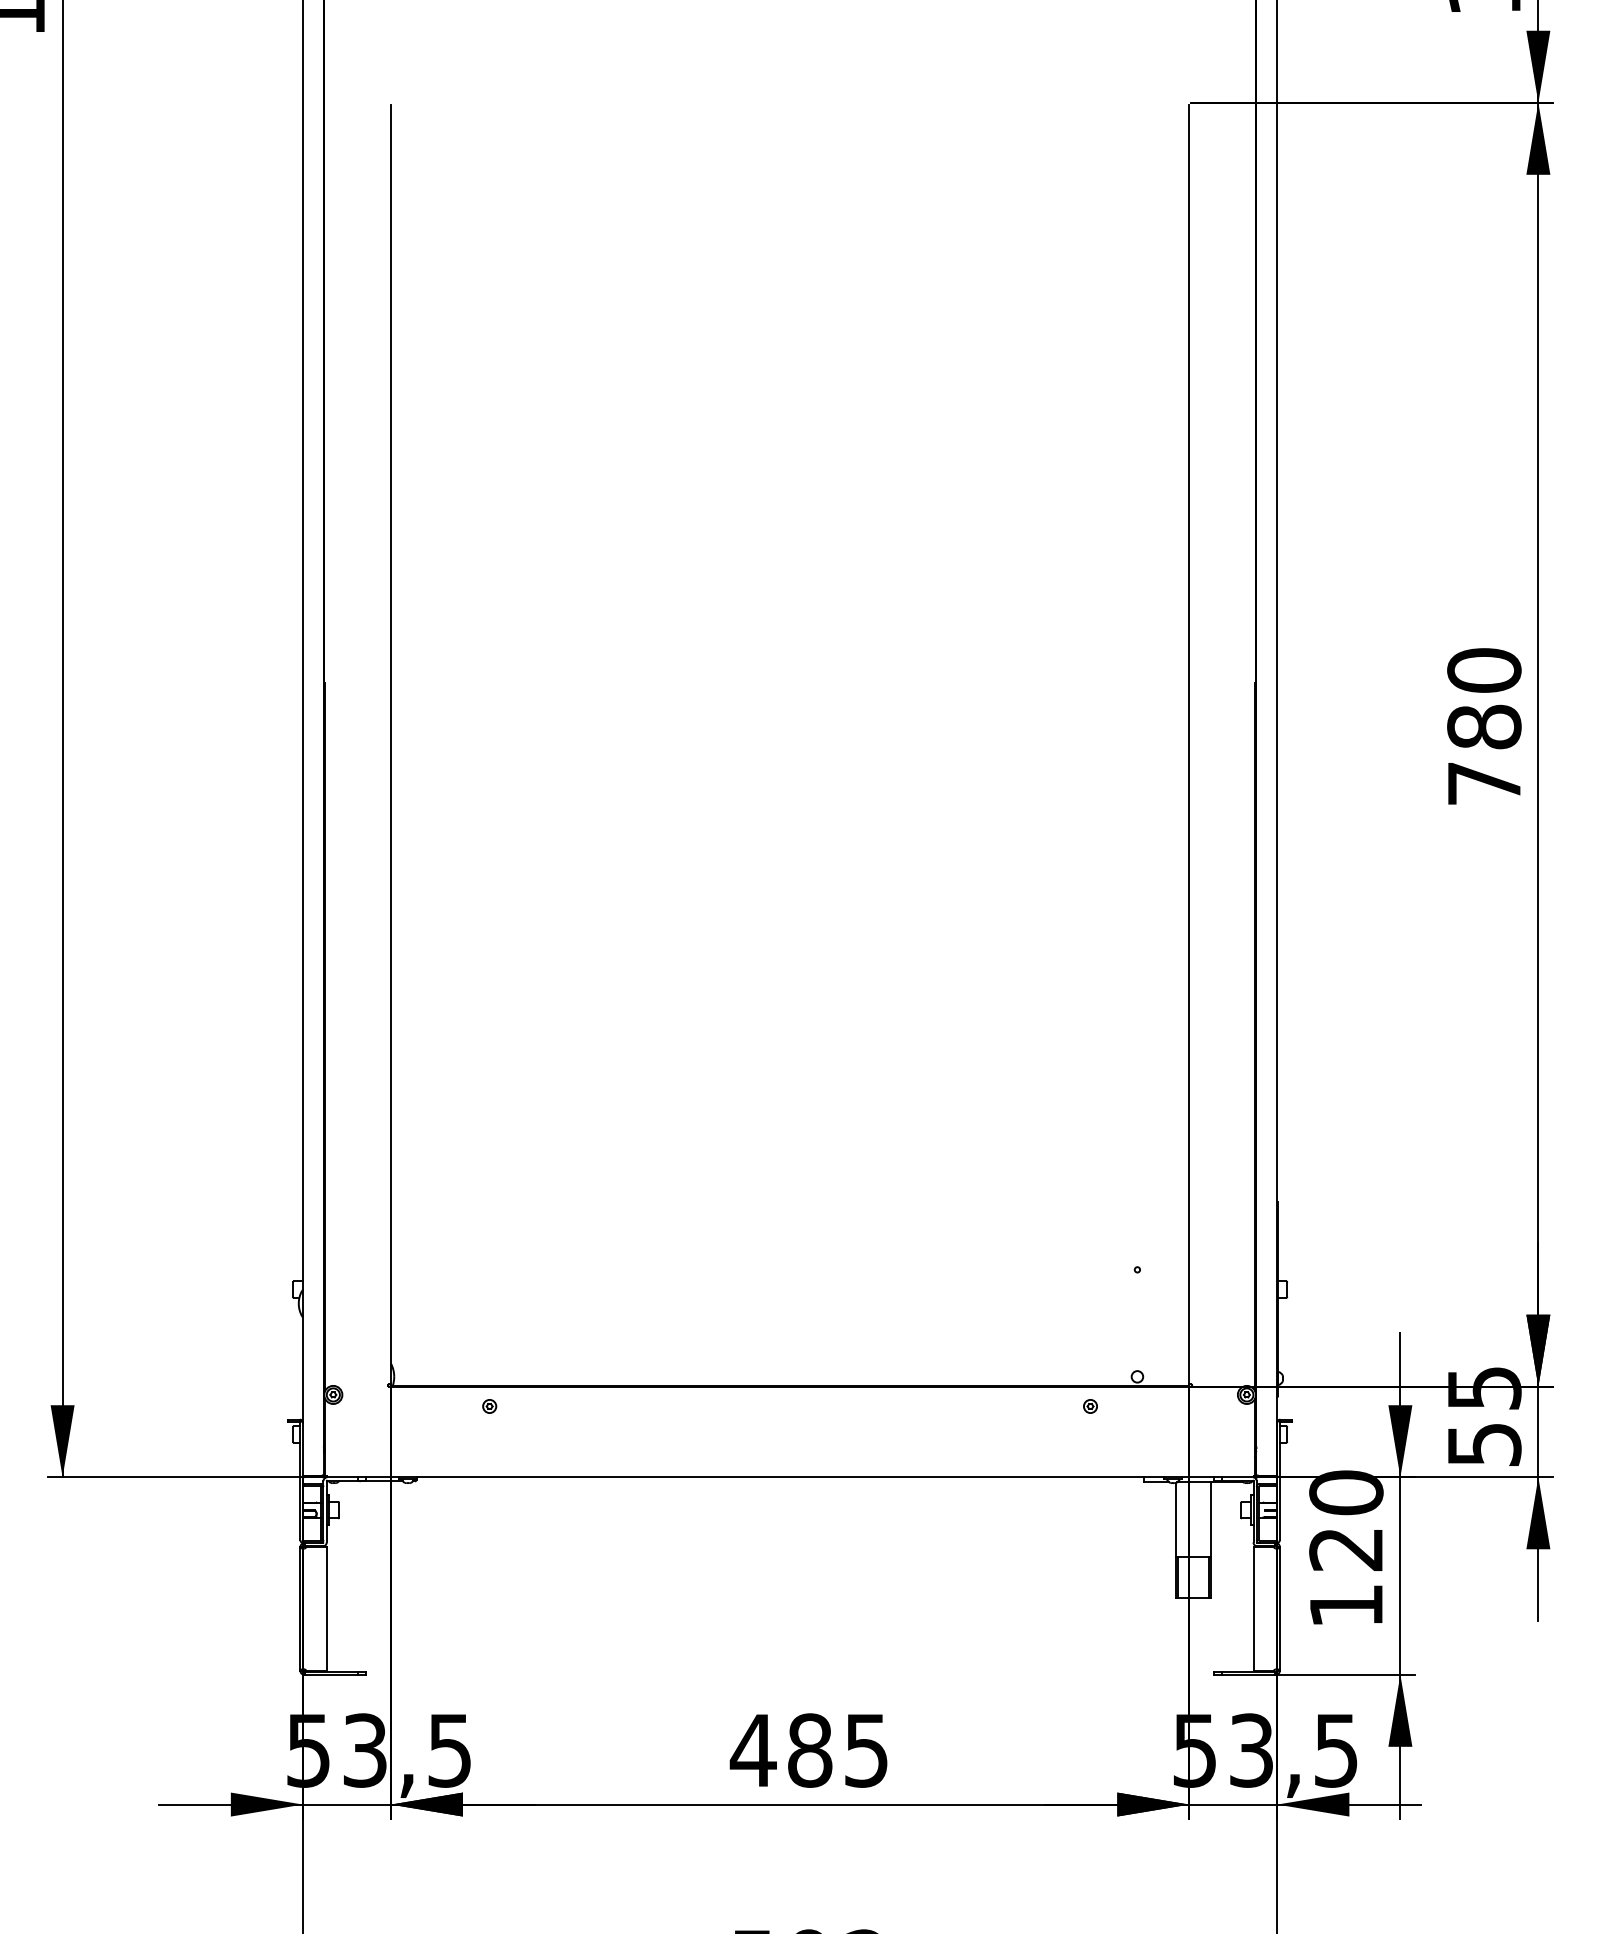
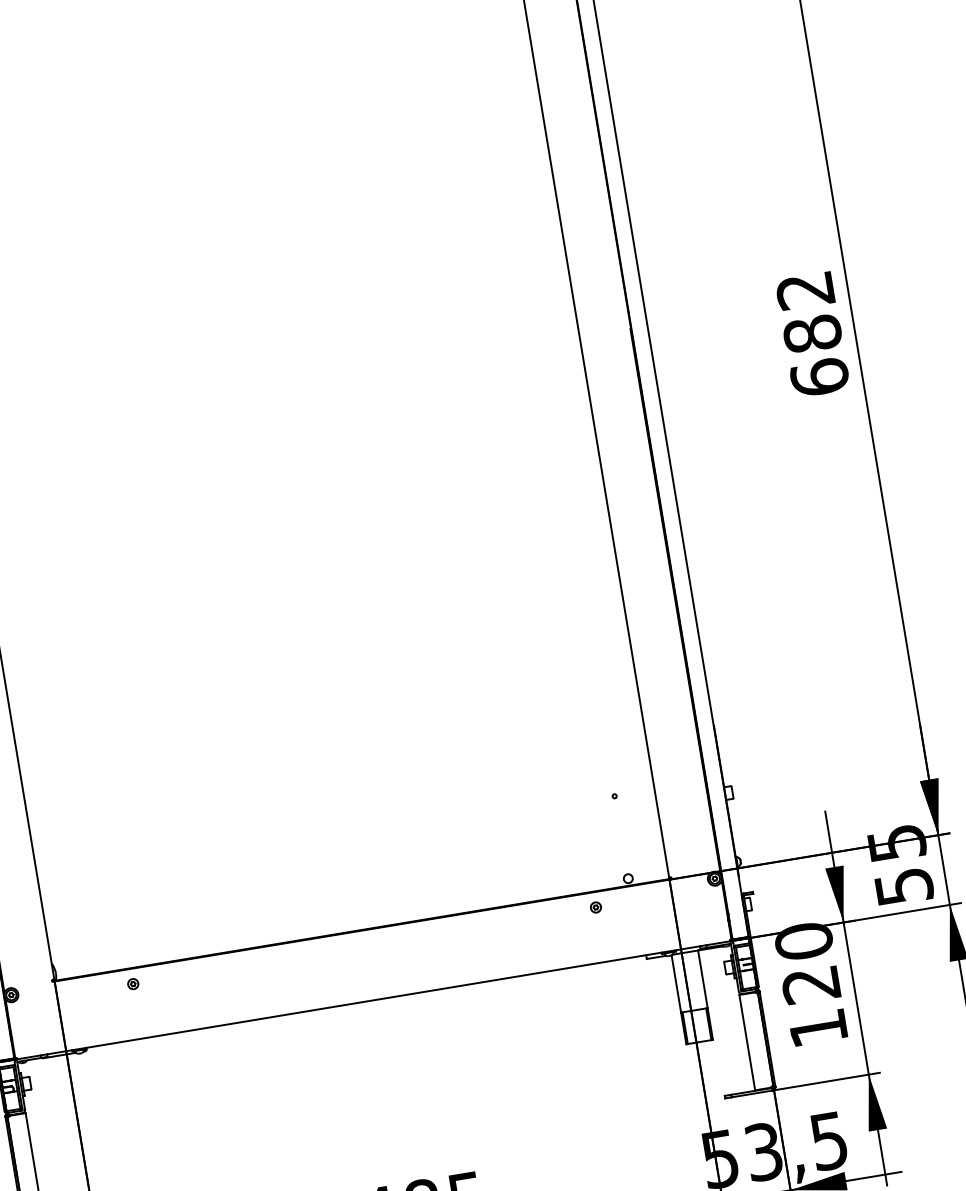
text: (1484, 726) -> (812, 333), 780 -> 682

